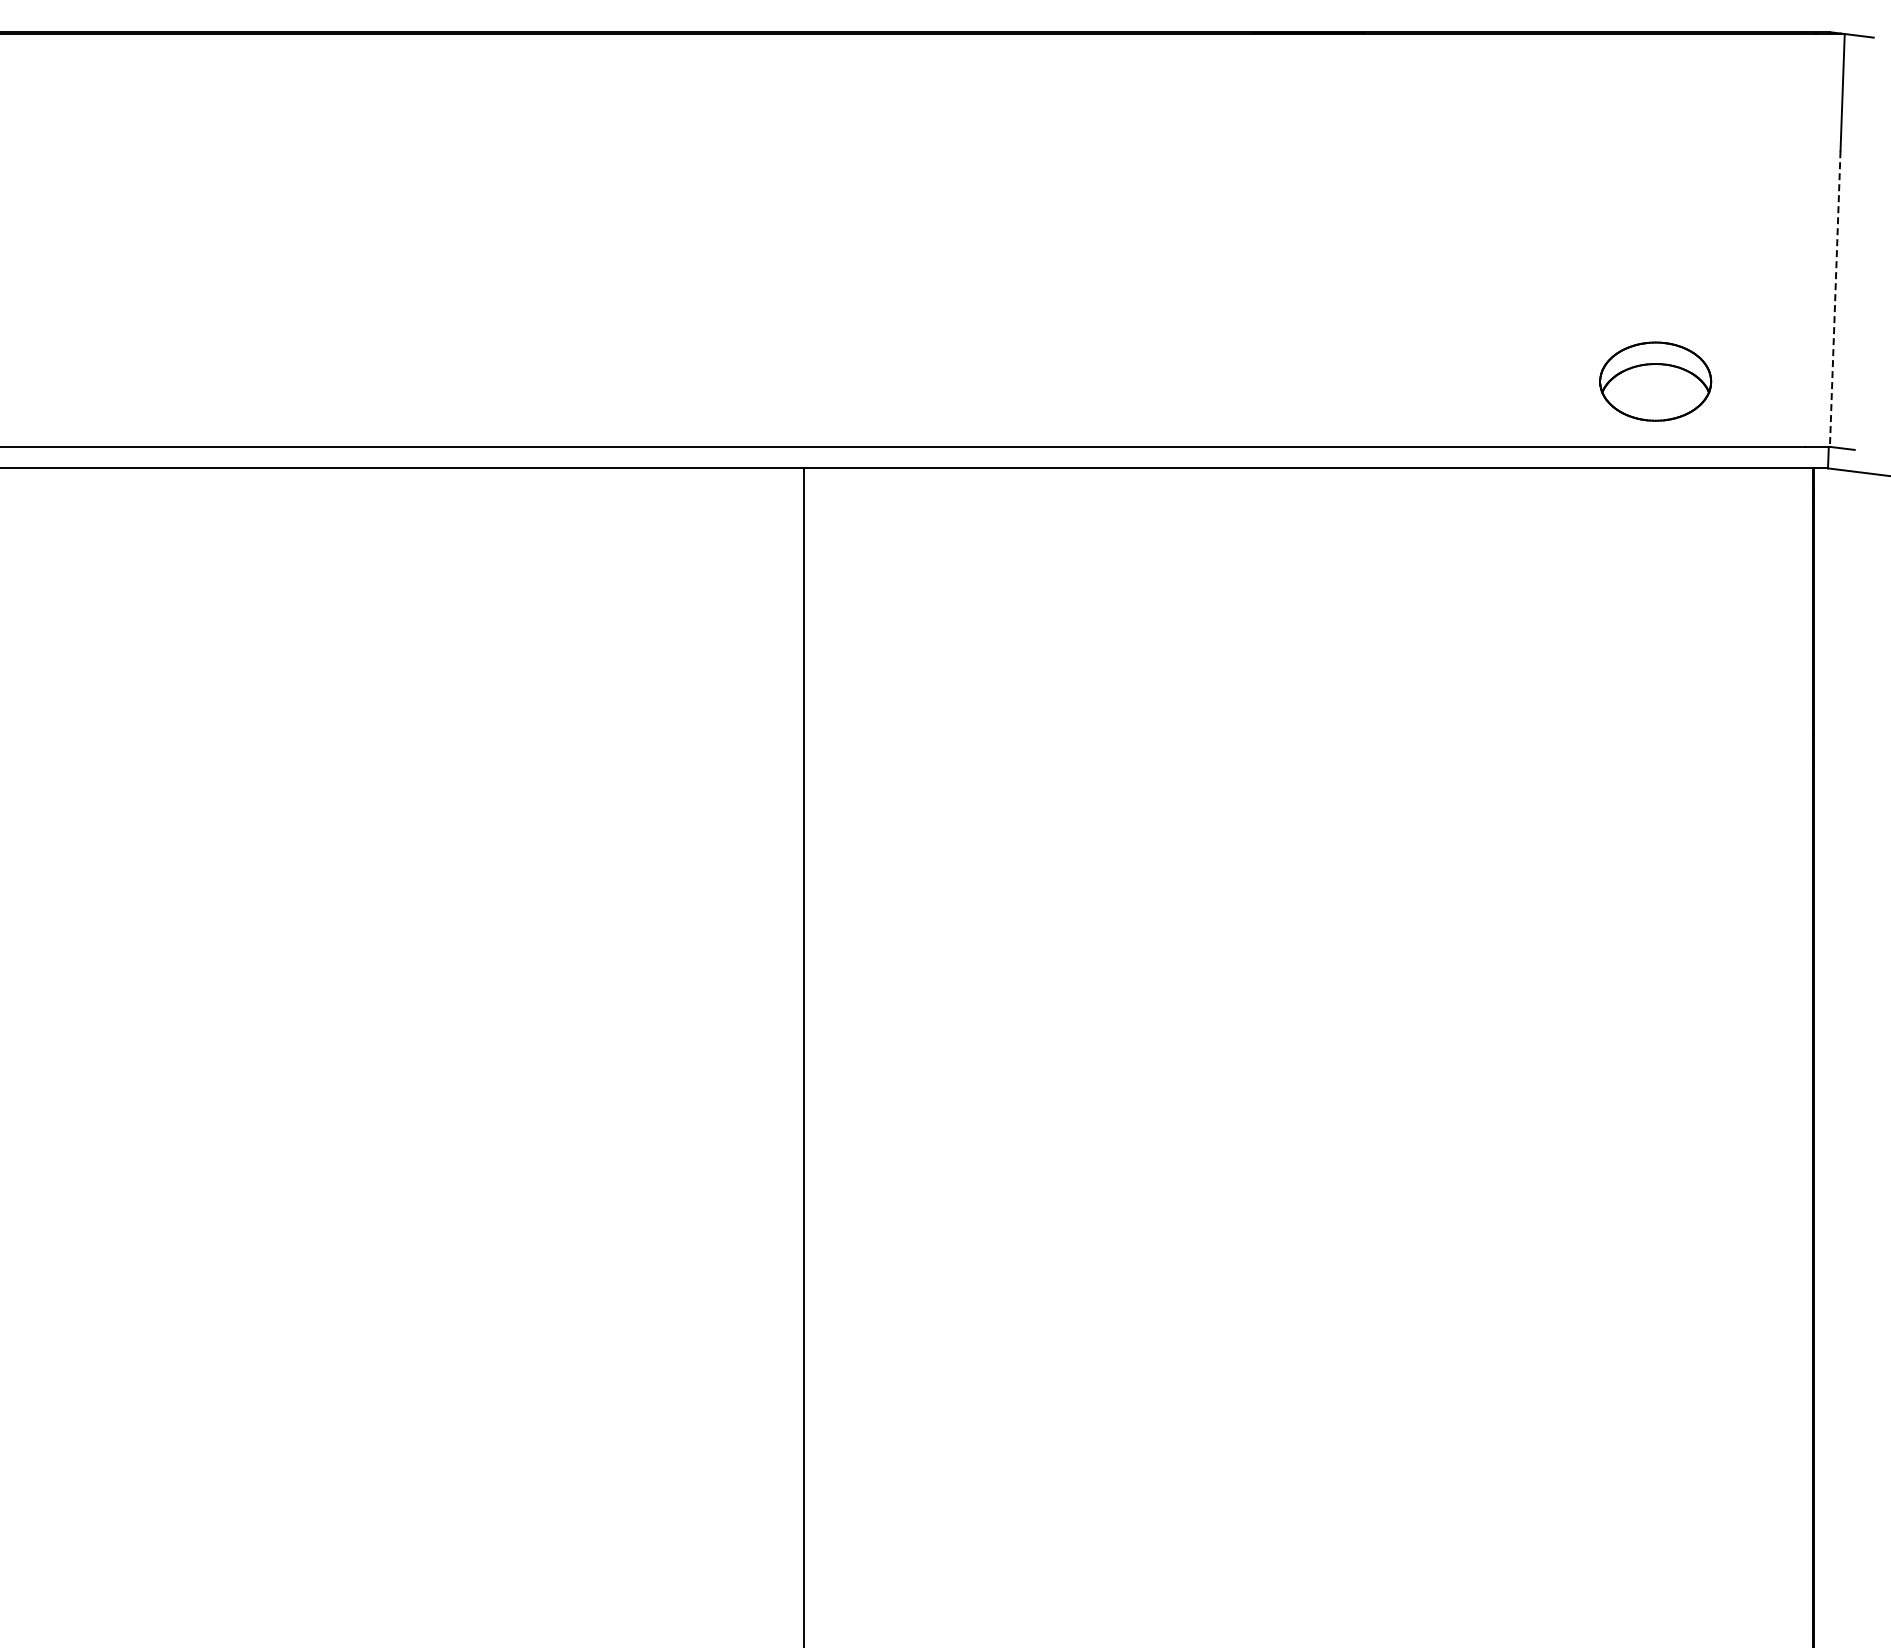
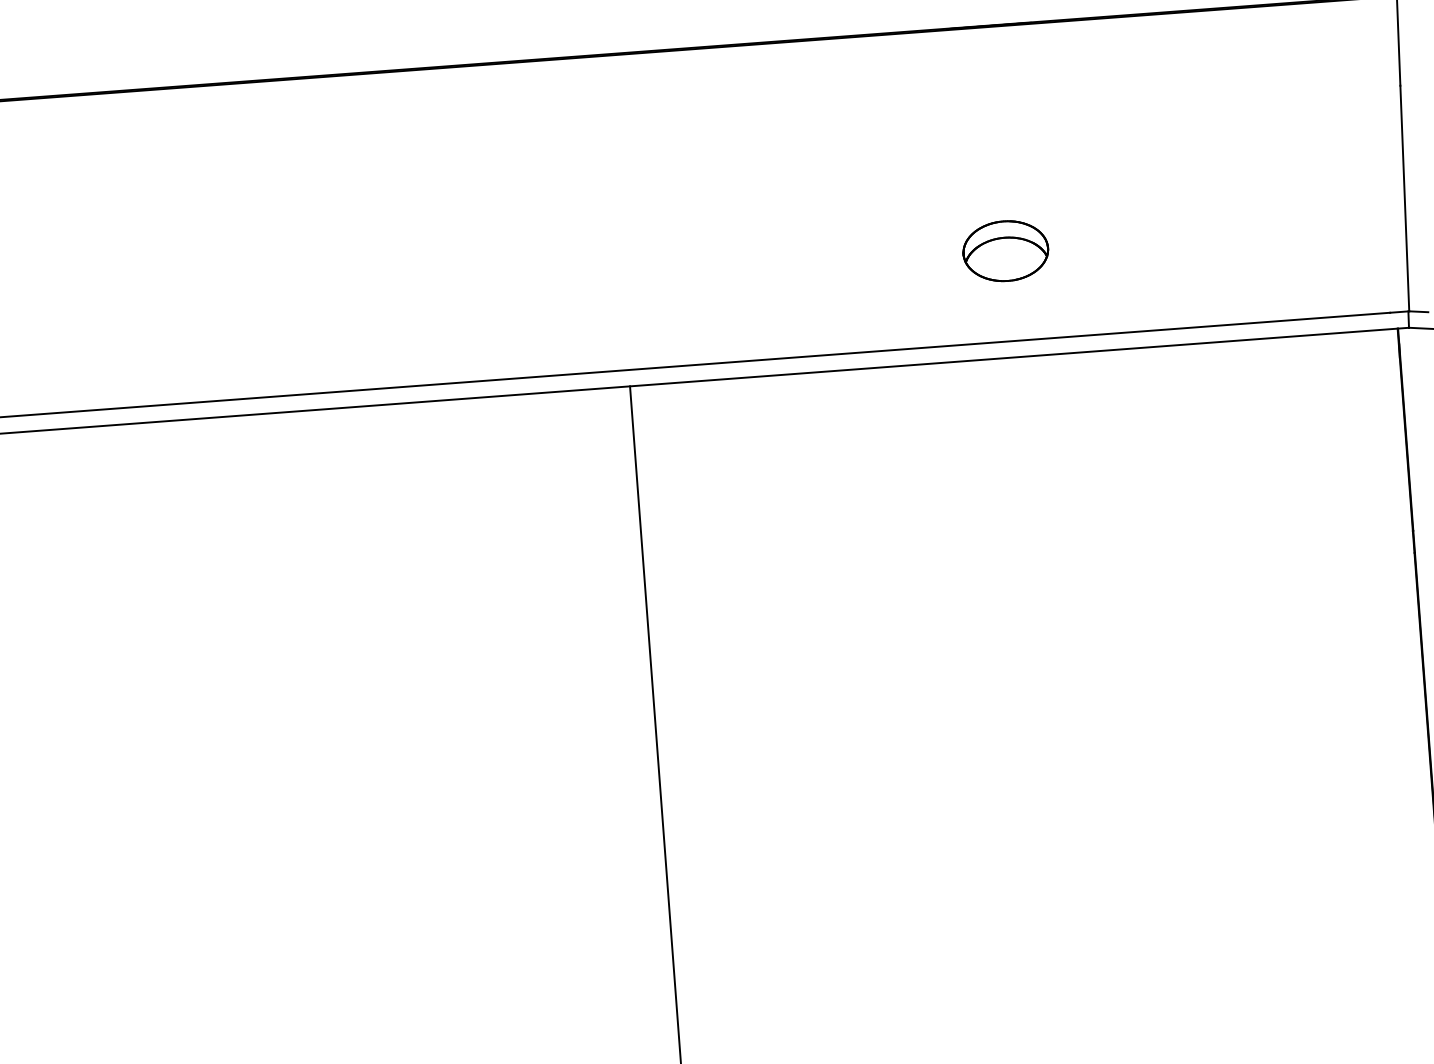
line: (1835, 299) -> (1405, 198), dashed -> solid
part: (1655, 381) -> (1005, 251), moved

